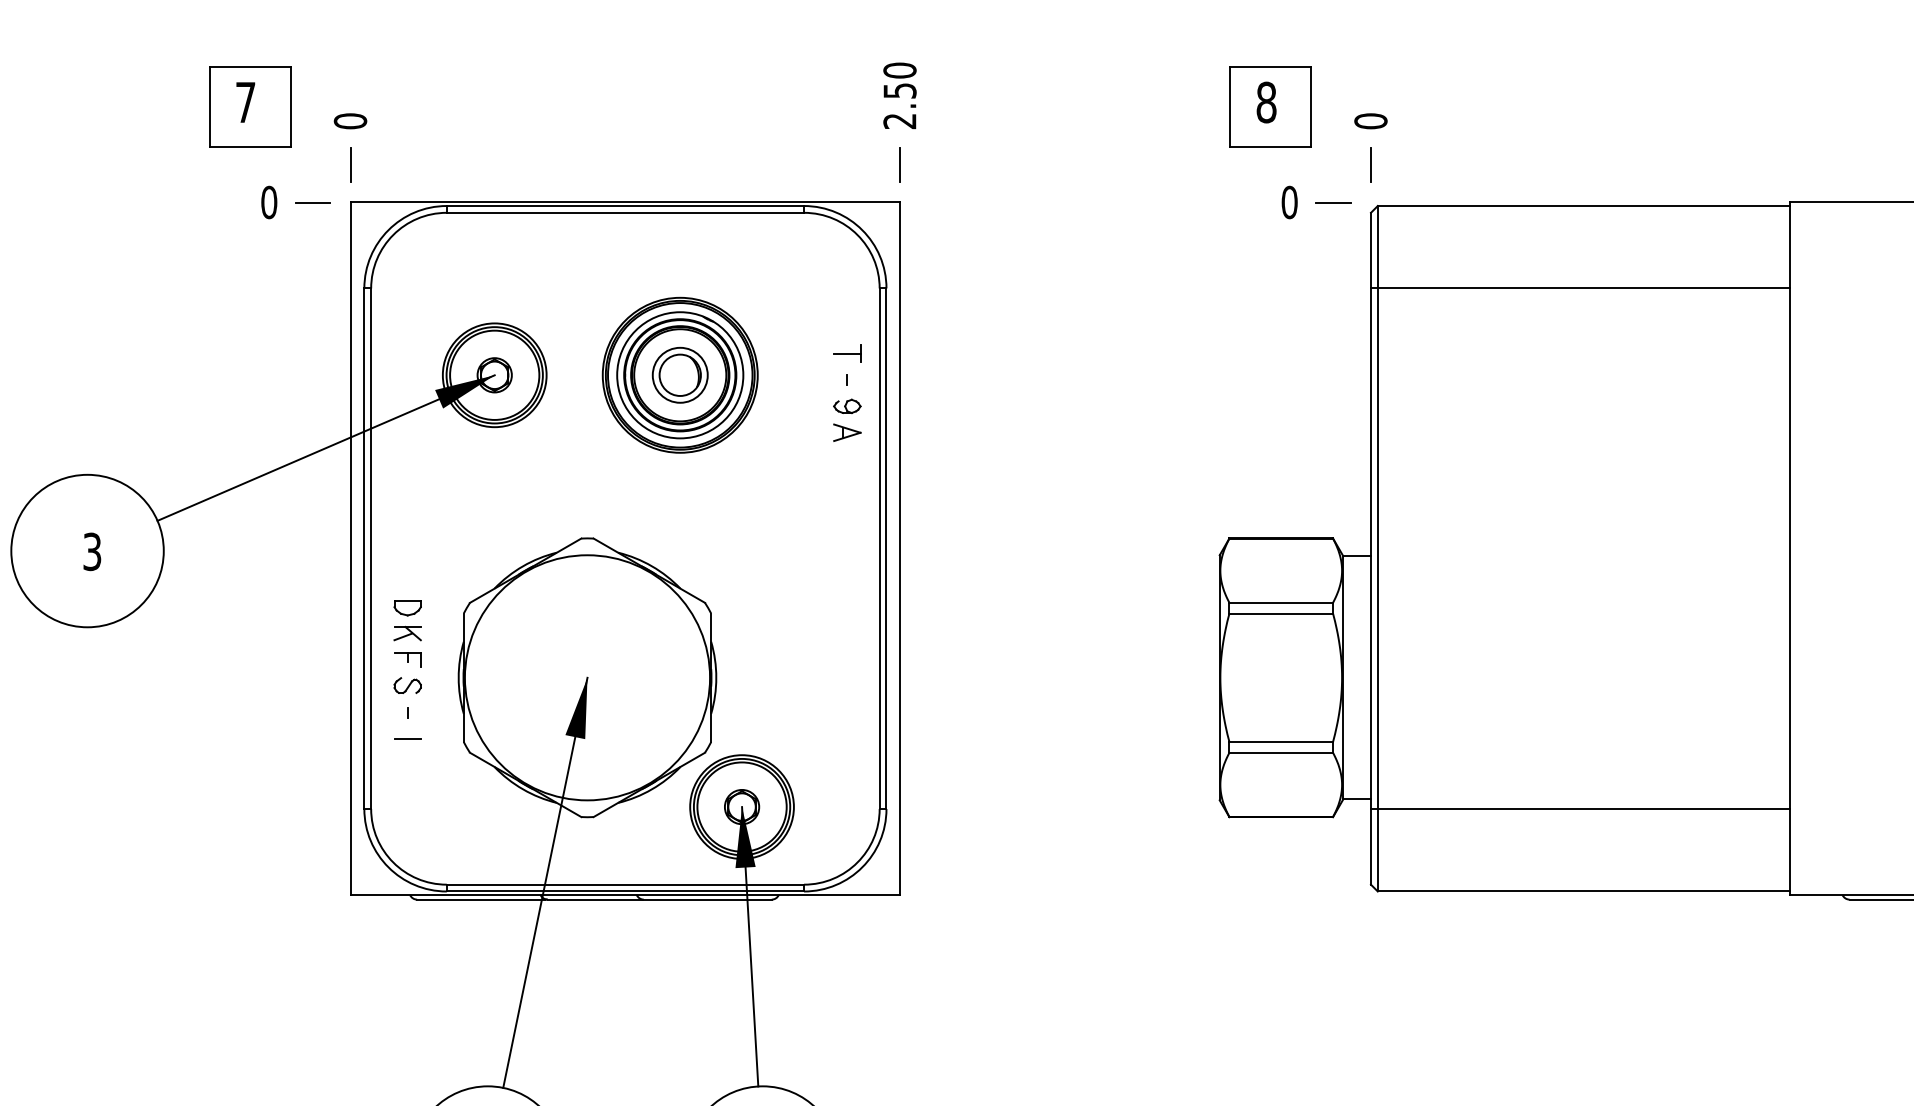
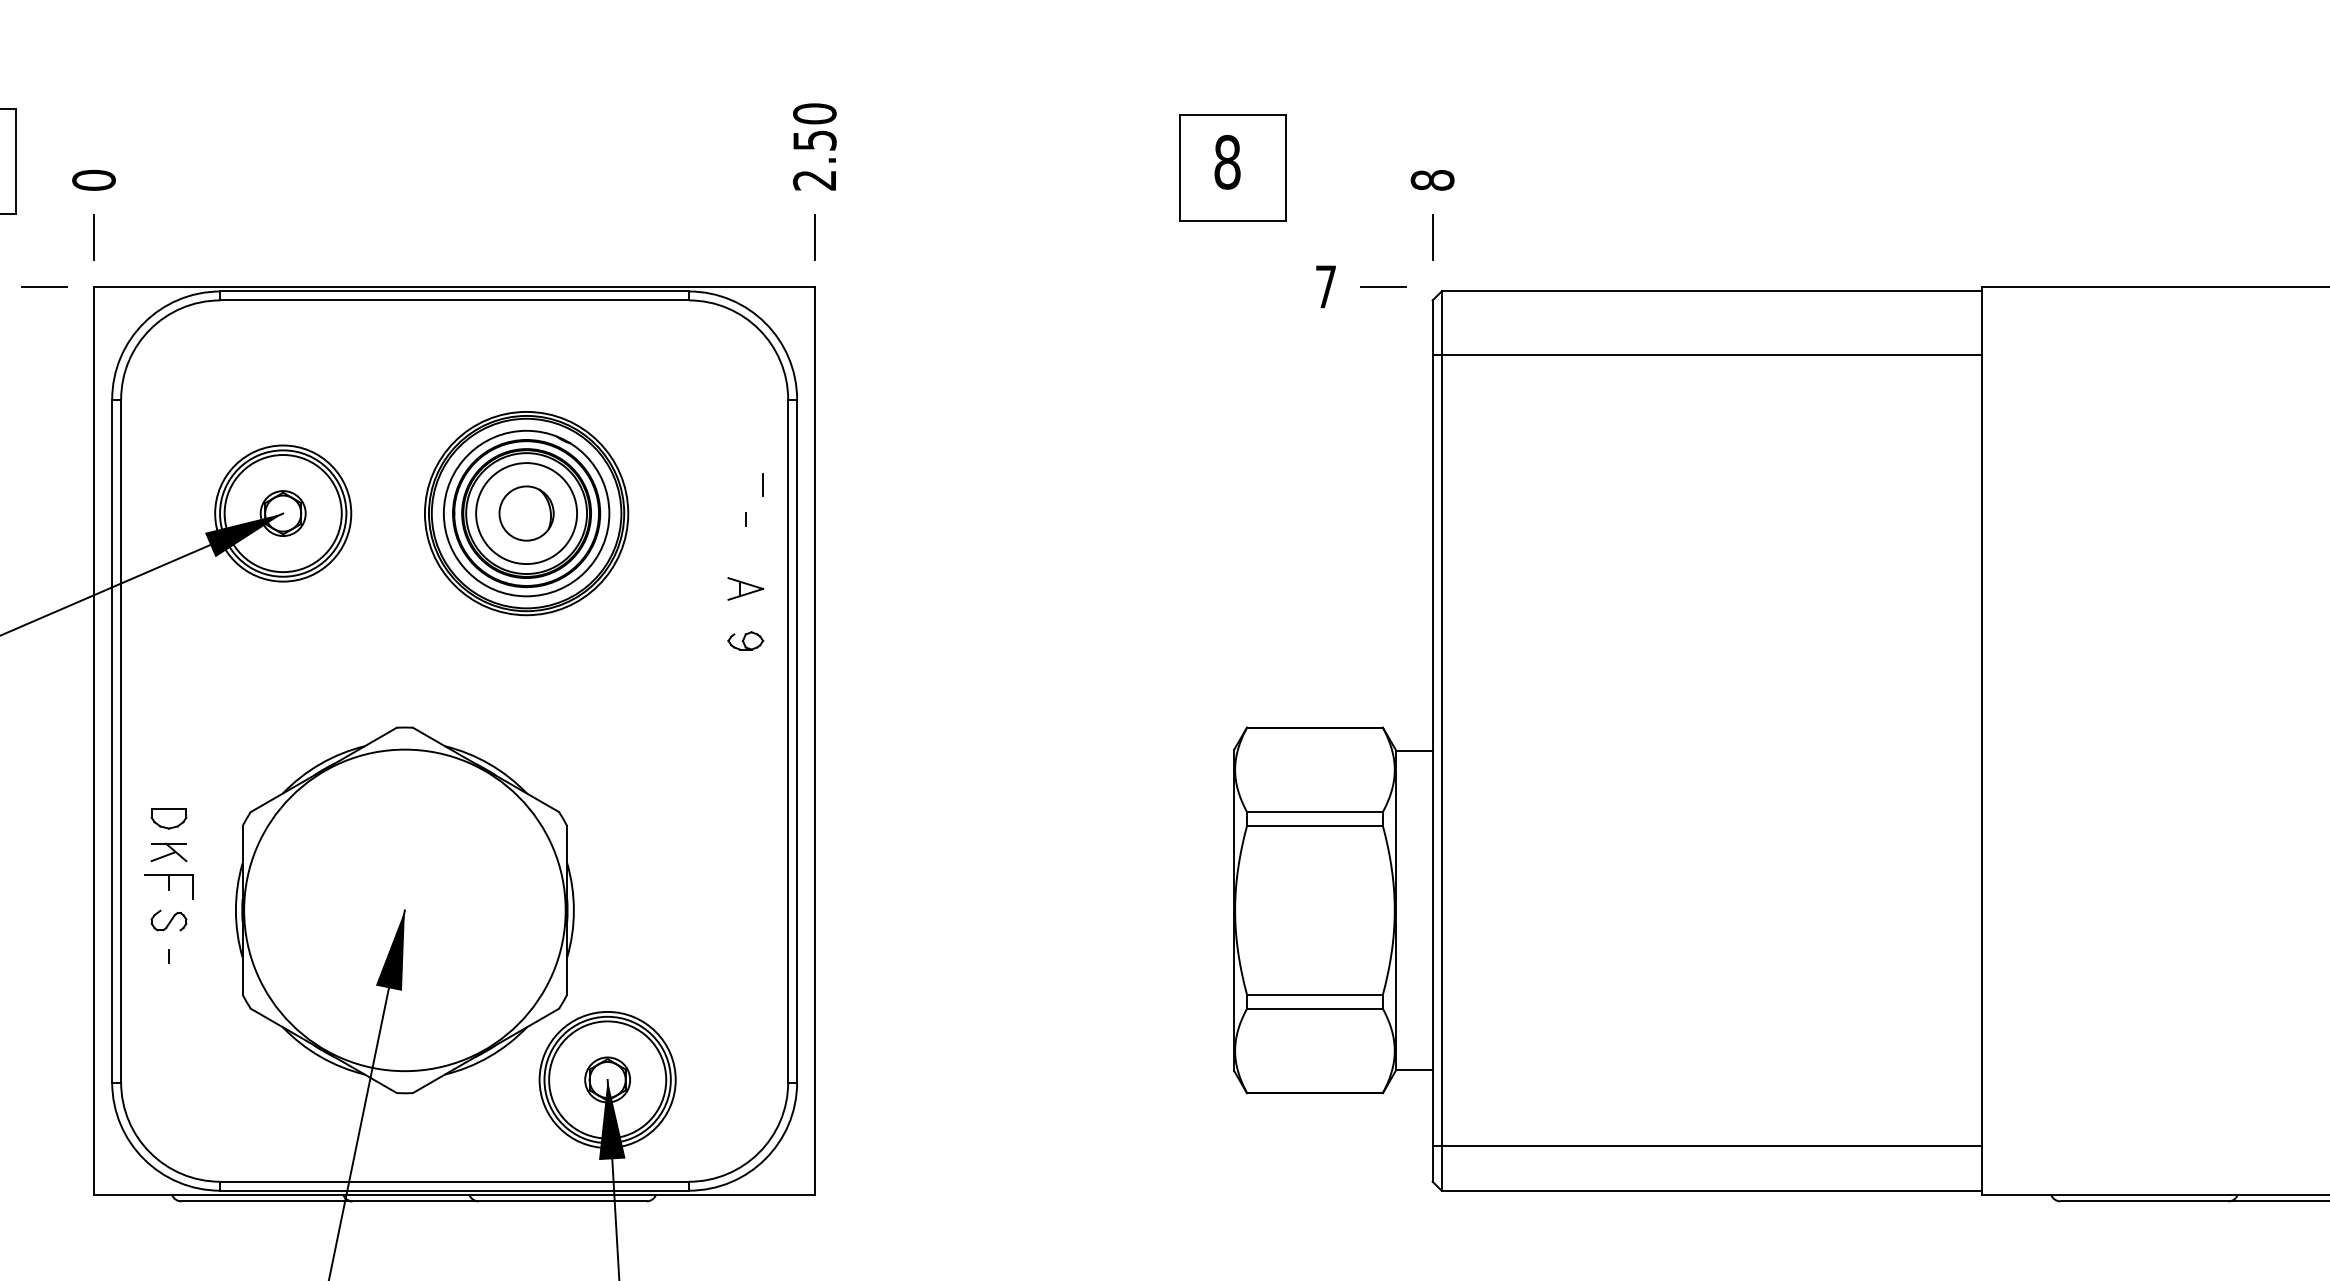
part: (1270, 106) -> (1232, 167), moved
text: (1370, 121) -> (1432, 180), 0 -> 8
text: (1289, 202) -> (1325, 286), 0 -> 7
line: (1580, 288) -> (1707, 355), moved
line: (847, 353) -> (745, 484), removed
circle: (679, 374) -> (525, 512), size x1.4
part: (847, 405) -> (745, 639), moved
part: (407, 659) -> (168, 886), size x1.4
line: (407, 739) -> (168, 991), removed
line: (1580, 809) -> (1707, 1146), moved

